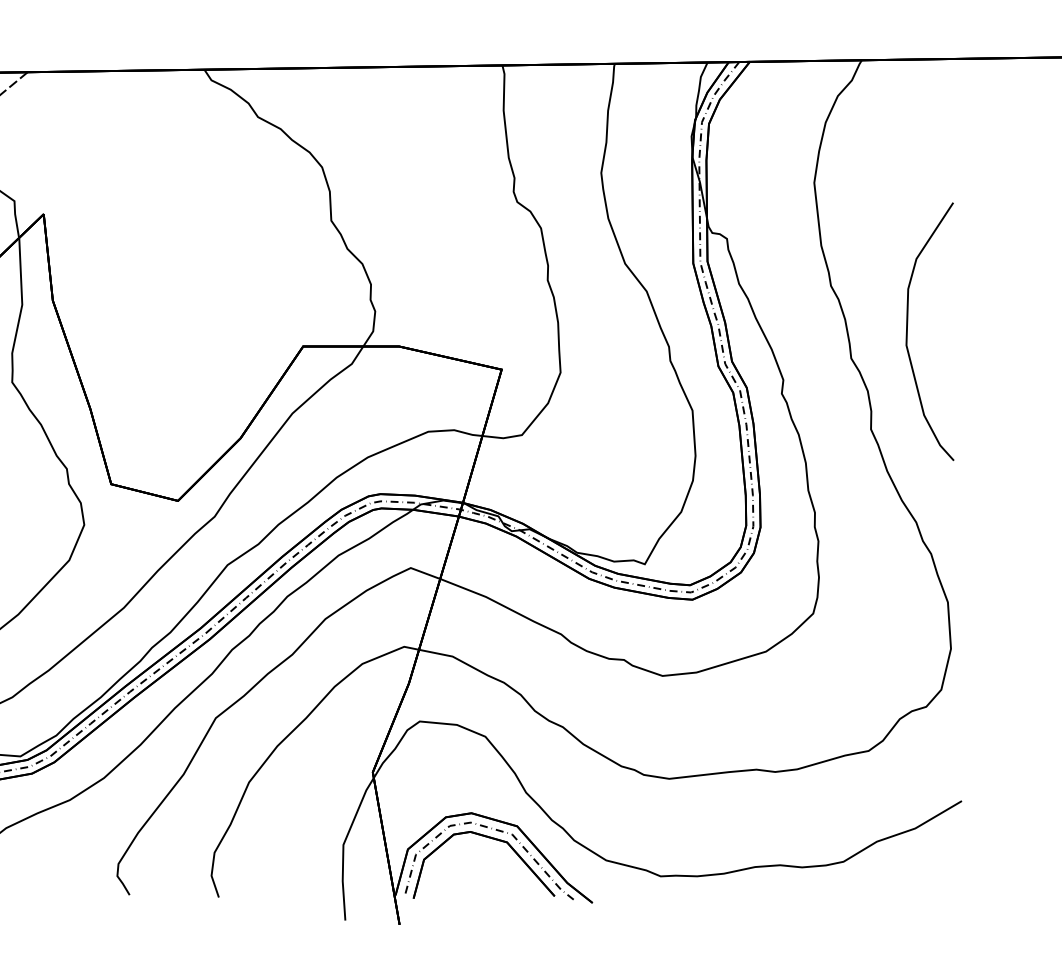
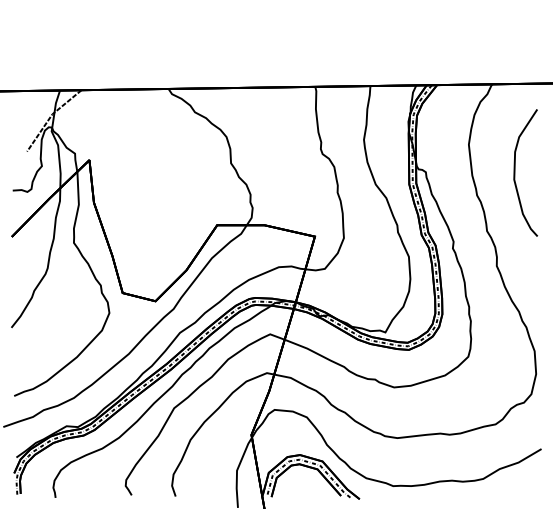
curve: (909, 330) -> (515, 172), moved

